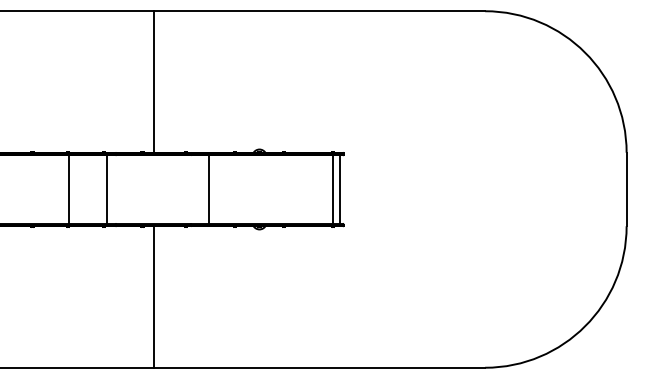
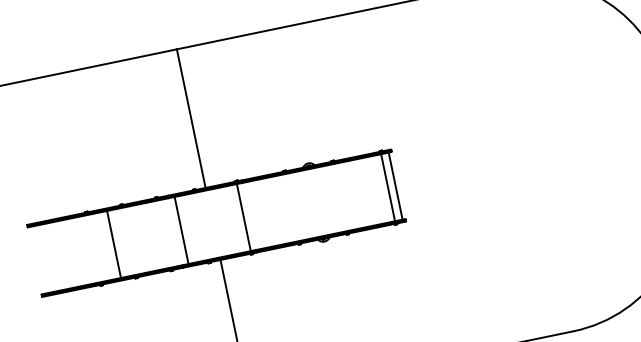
line: (68, 189) -> (113, 244), moved
line: (106, 189) -> (181, 230), moved
line: (209, 189) -> (243, 217), moved

